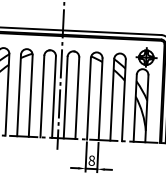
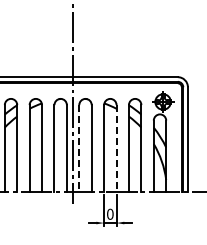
line: (65, 98) -> (79, 149), solid -> dashed
line: (100, 100) -> (116, 149), solid -> dashed
text: (92, 160) -> (110, 214), 8 -> 0

